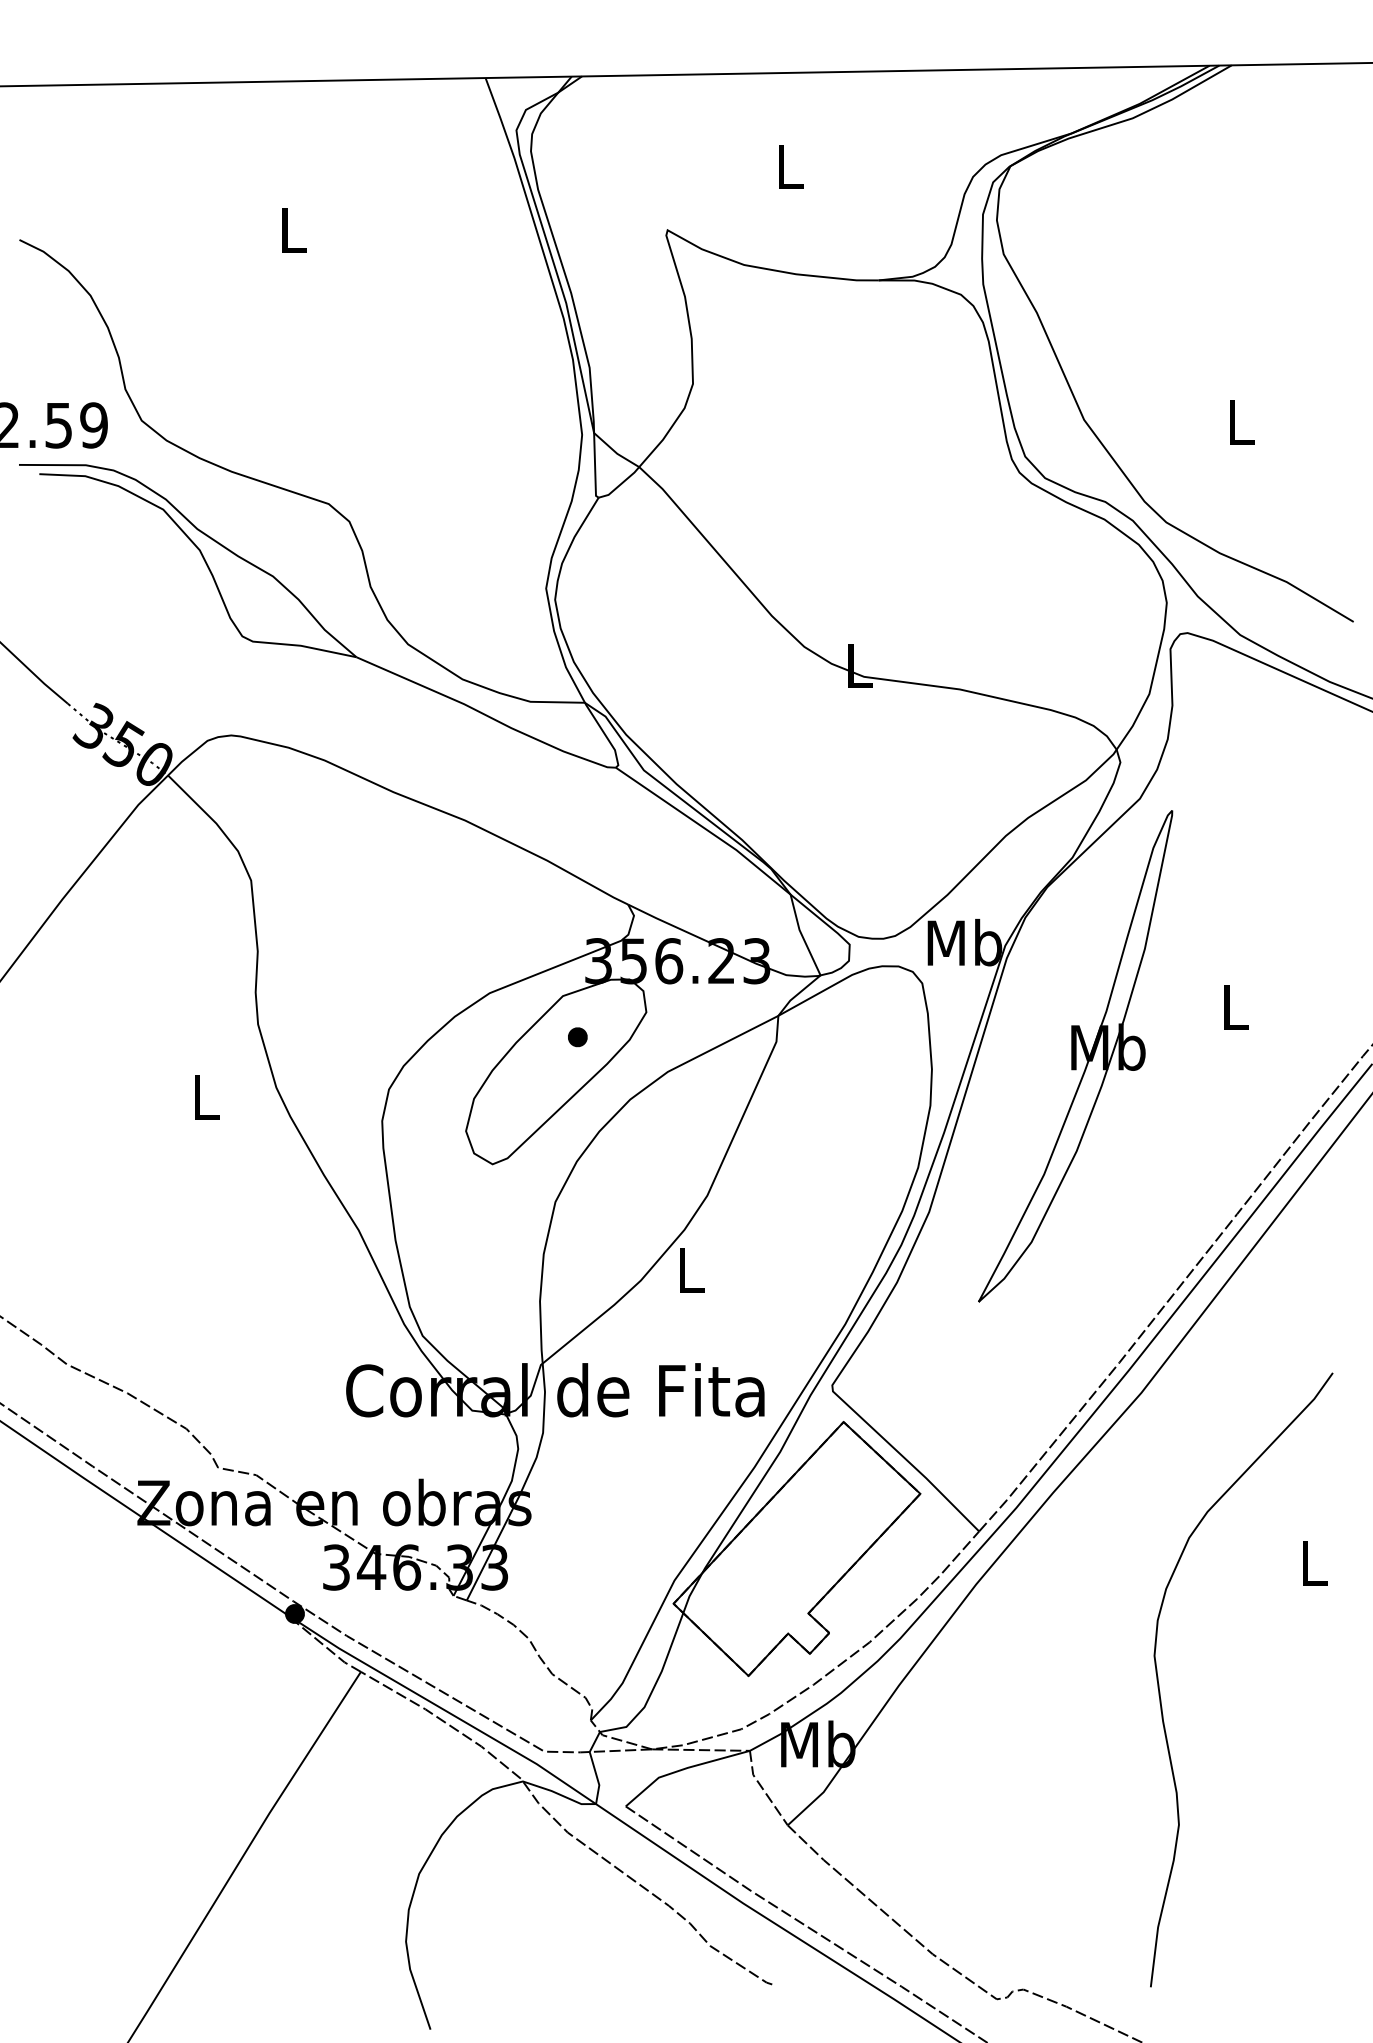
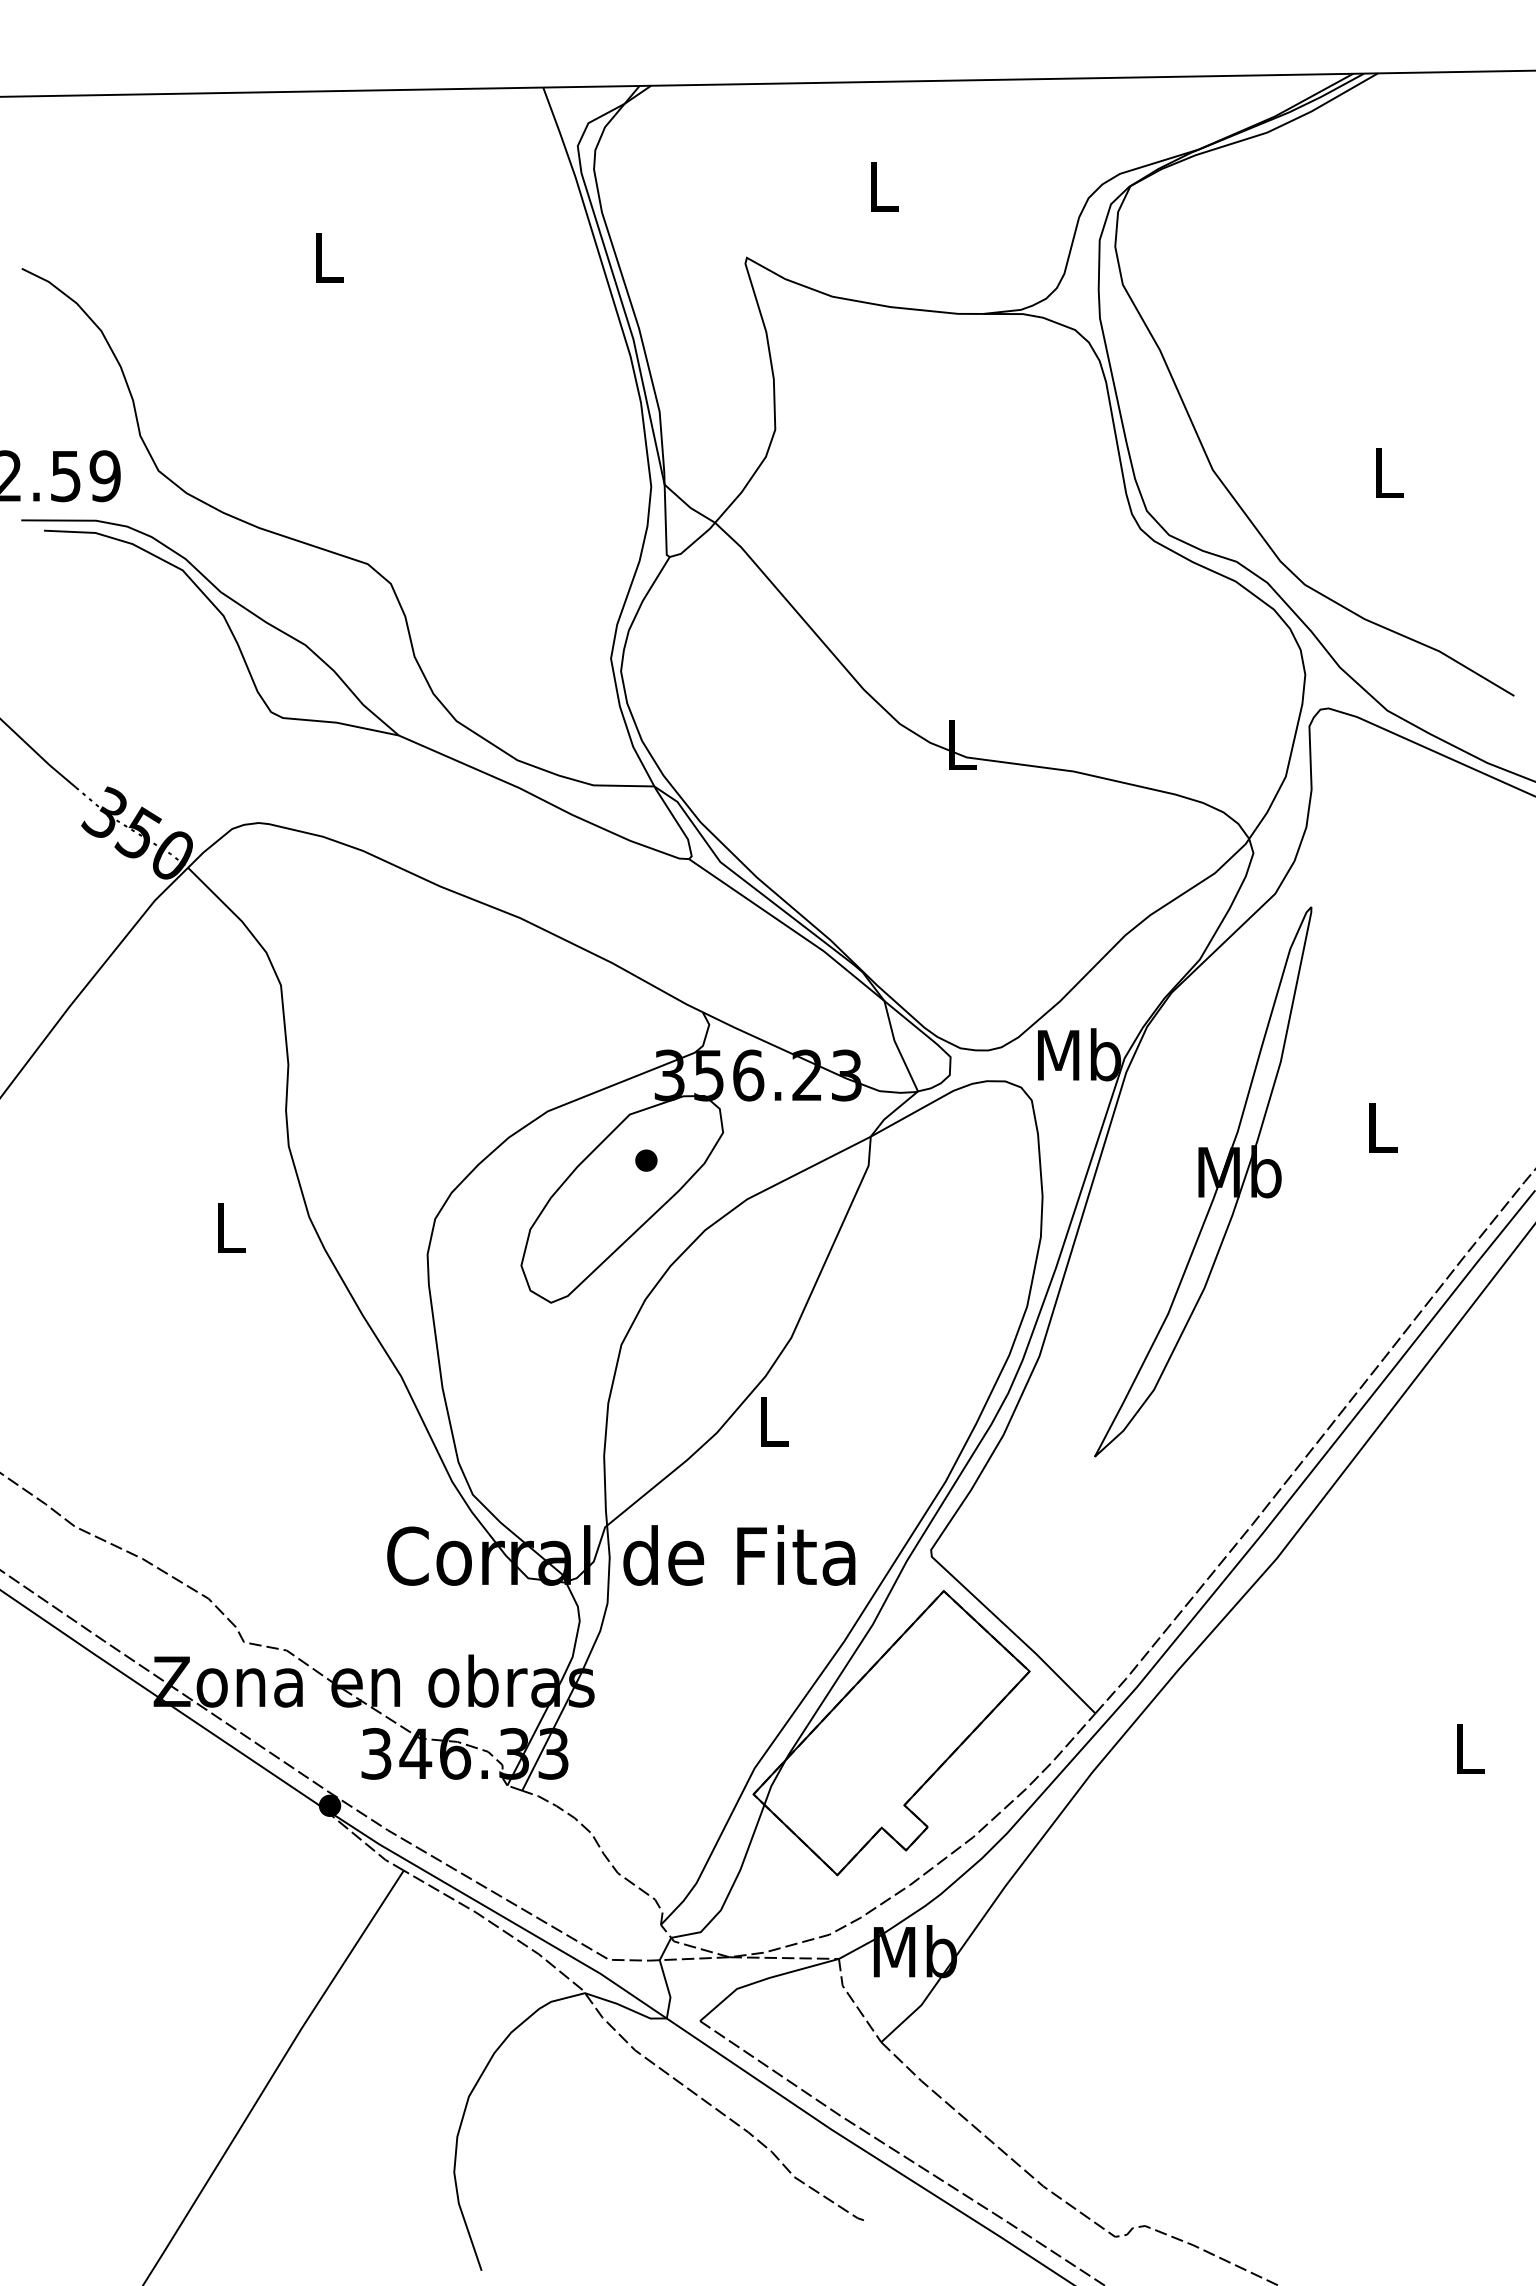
curve: (1160, 1694) -> (1298, 1895), removed

